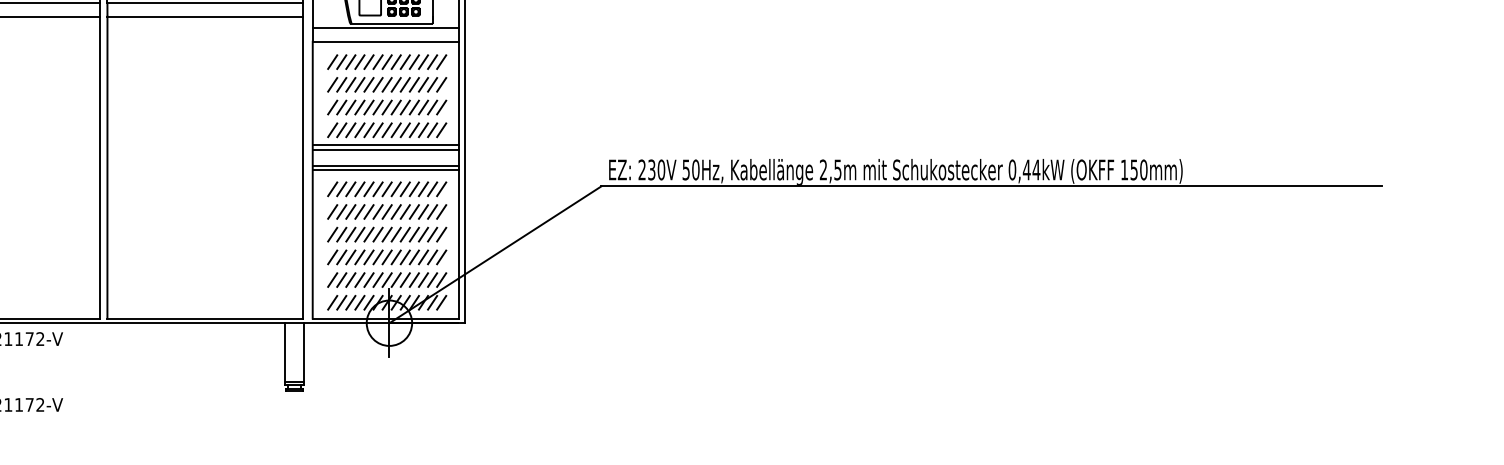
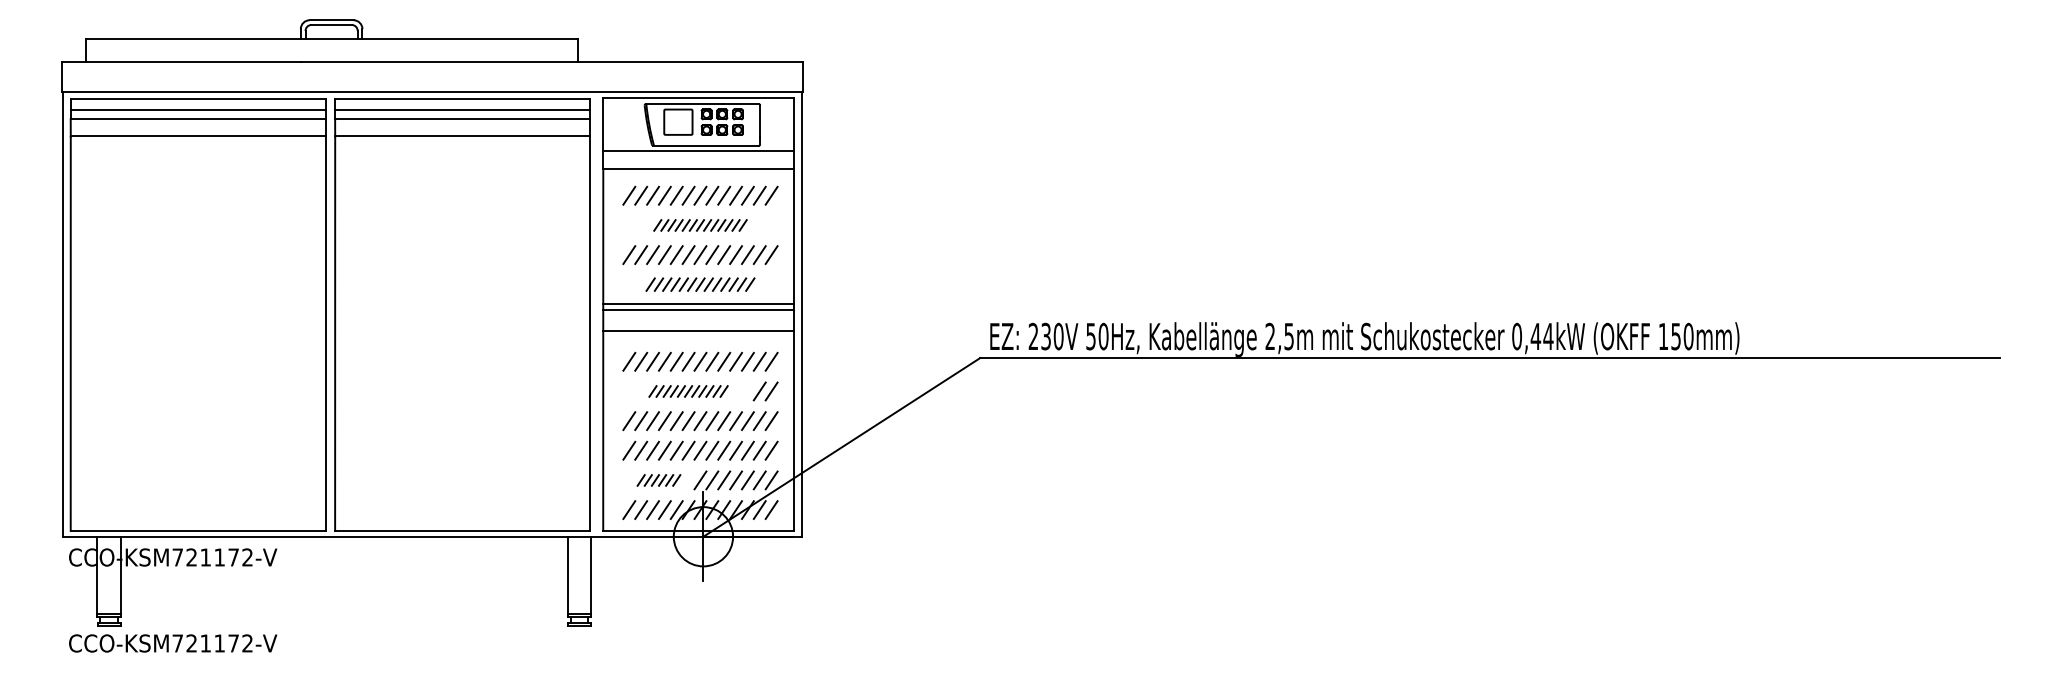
part: (387, 84) -> (700, 225), size x0.6
part: (387, 130) -> (700, 284), size x0.7
line: (385, 169) -> (698, 336), removed
part: (378, 212) -> (688, 391), size x0.6
part: (355, 280) -> (658, 480), size x0.6

